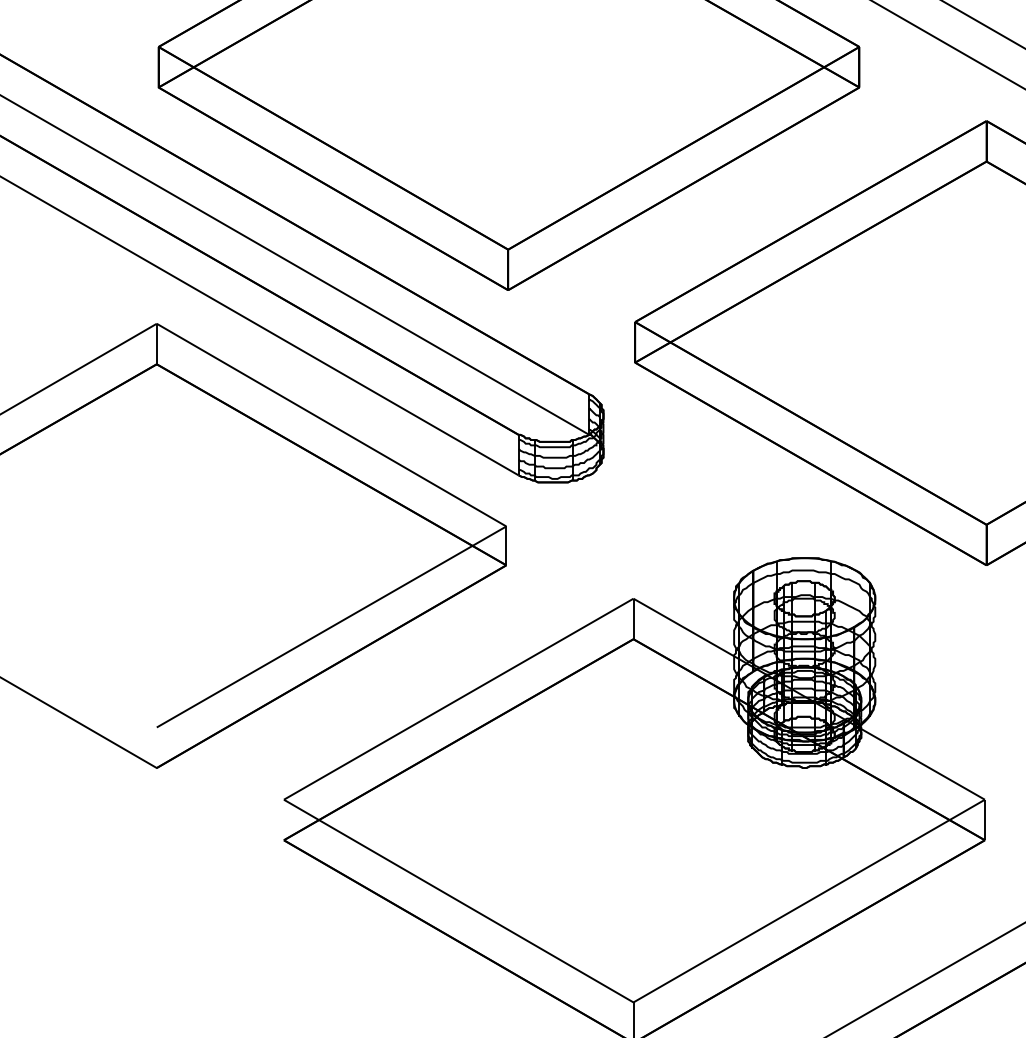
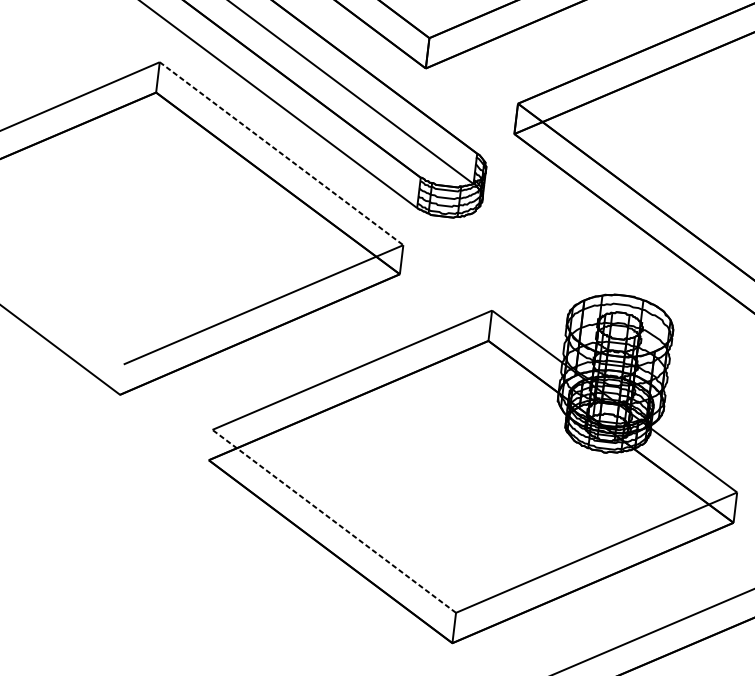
line: (332, 425) -> (282, 154), solid -> dashed
line: (458, 900) -> (334, 520), solid -> dashed

